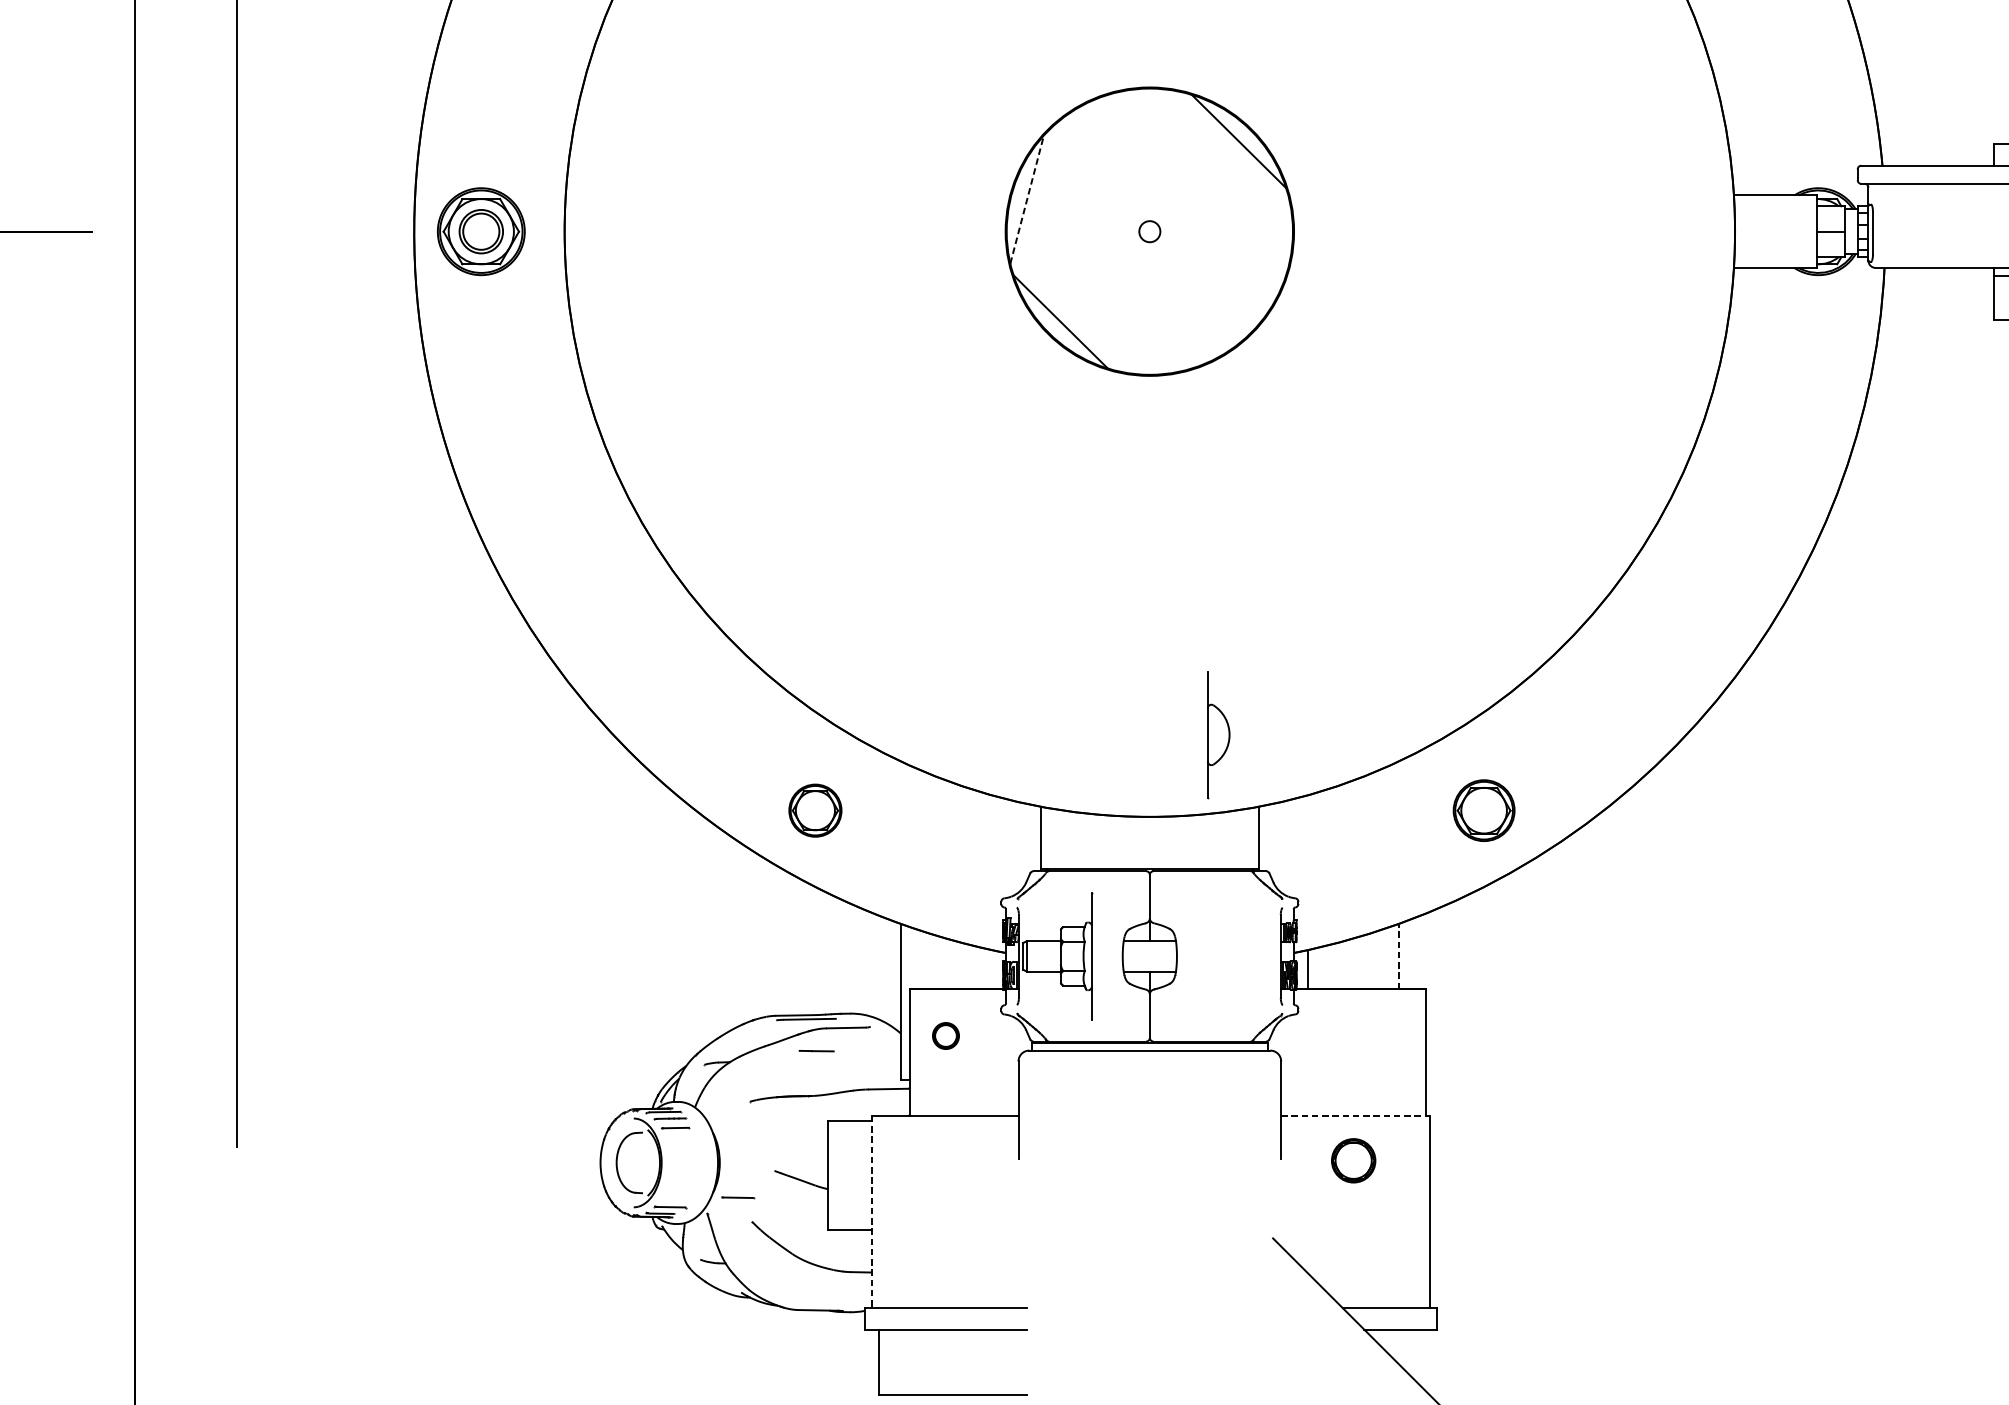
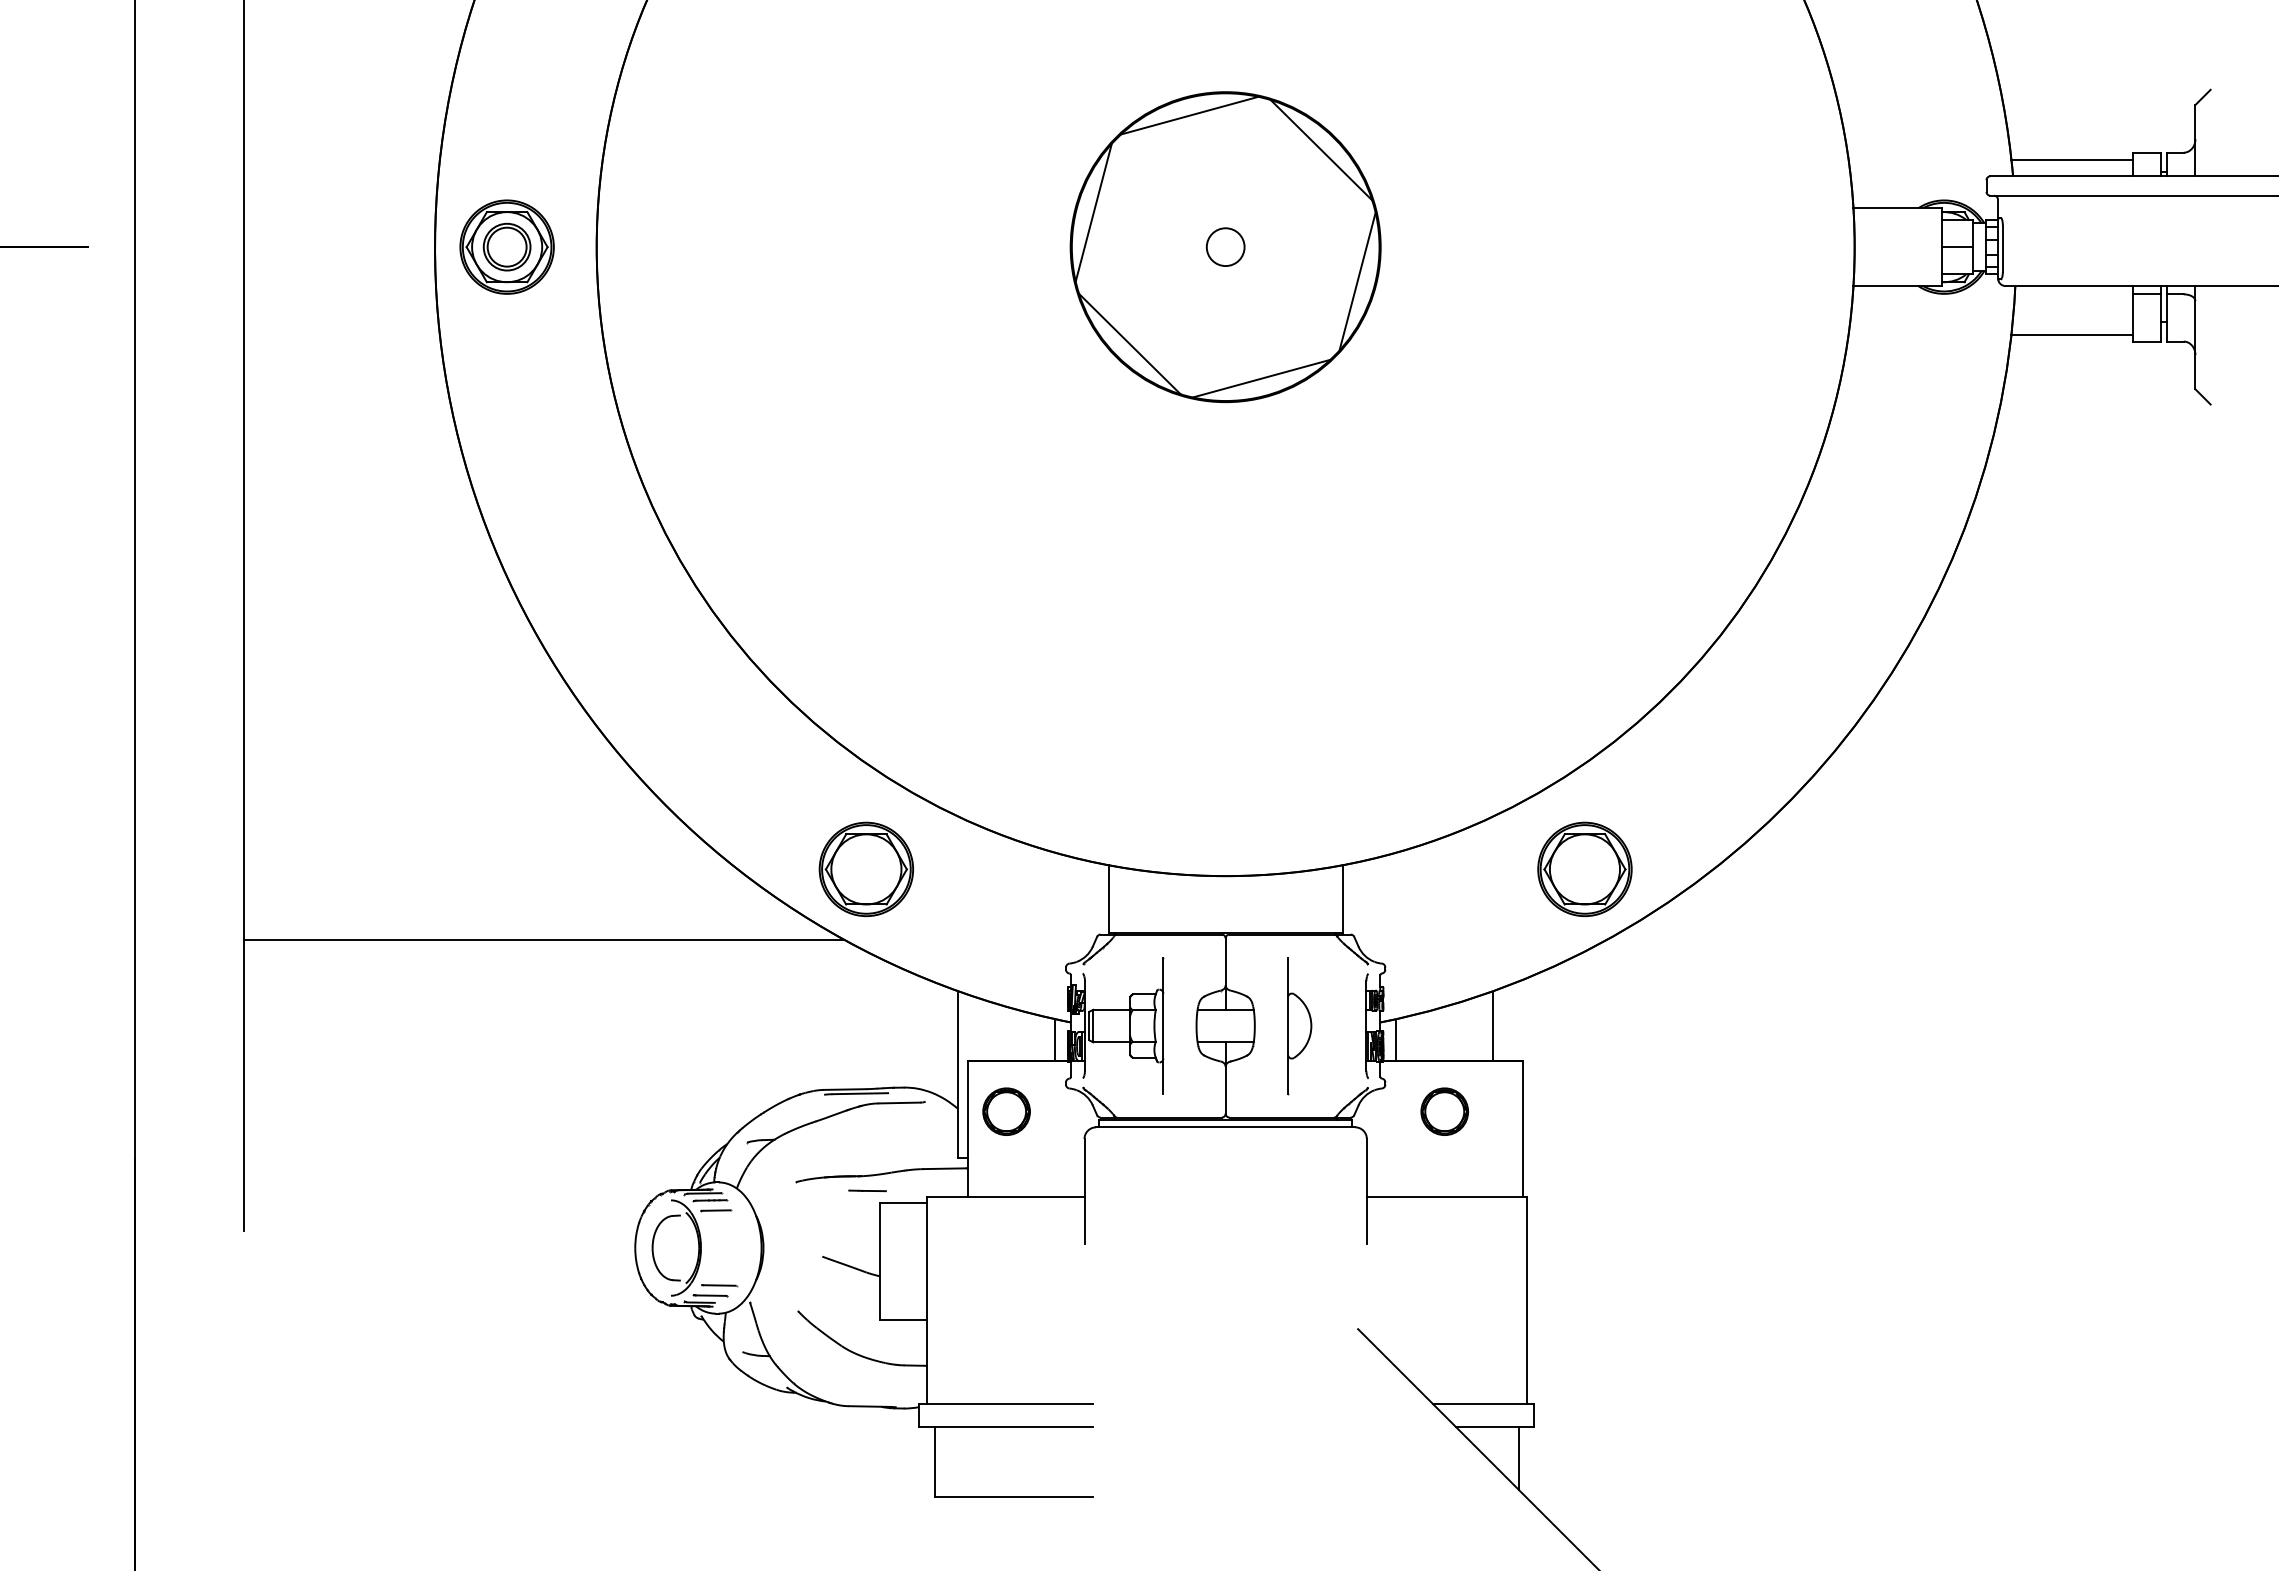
line: (1116, 109) -> (1189, 115), added
line: (1937, 150) -> (2072, 159), added
line: (1026, 199) -> (1093, 212), dashed -> solid
circle: (1149, 232) -> (1225, 247), size x1.67
line: (1272, 263) -> (1357, 281), added
line: (1937, 312) -> (2072, 334), added
line: (1183, 353) -> (1261, 378), added
part: (1218, 735) -> (1299, 1026), moved
part: (814, 810) -> (865, 869), size x1.67
part: (1483, 810) -> (1584, 869), size x1.43
line: (515, 875) -> (543, 939), added
line: (1399, 956) -> (1493, 1026), dashed -> solid
line: (991, 969) -> (1055, 1040), added
part: (945, 1035) -> (1006, 1111), size x1.67
line: (816, 1050) -> (867, 1190), moved
line: (1355, 1115) -> (1446, 1197), dashed -> solid
part: (1353, 1160) -> (1444, 1111), moved
line: (738, 1197) -> (719, 1285), moved
line: (871, 1212) -> (926, 1301), dashed -> solid
line: (1422, 1358) -> (1518, 1458), added

